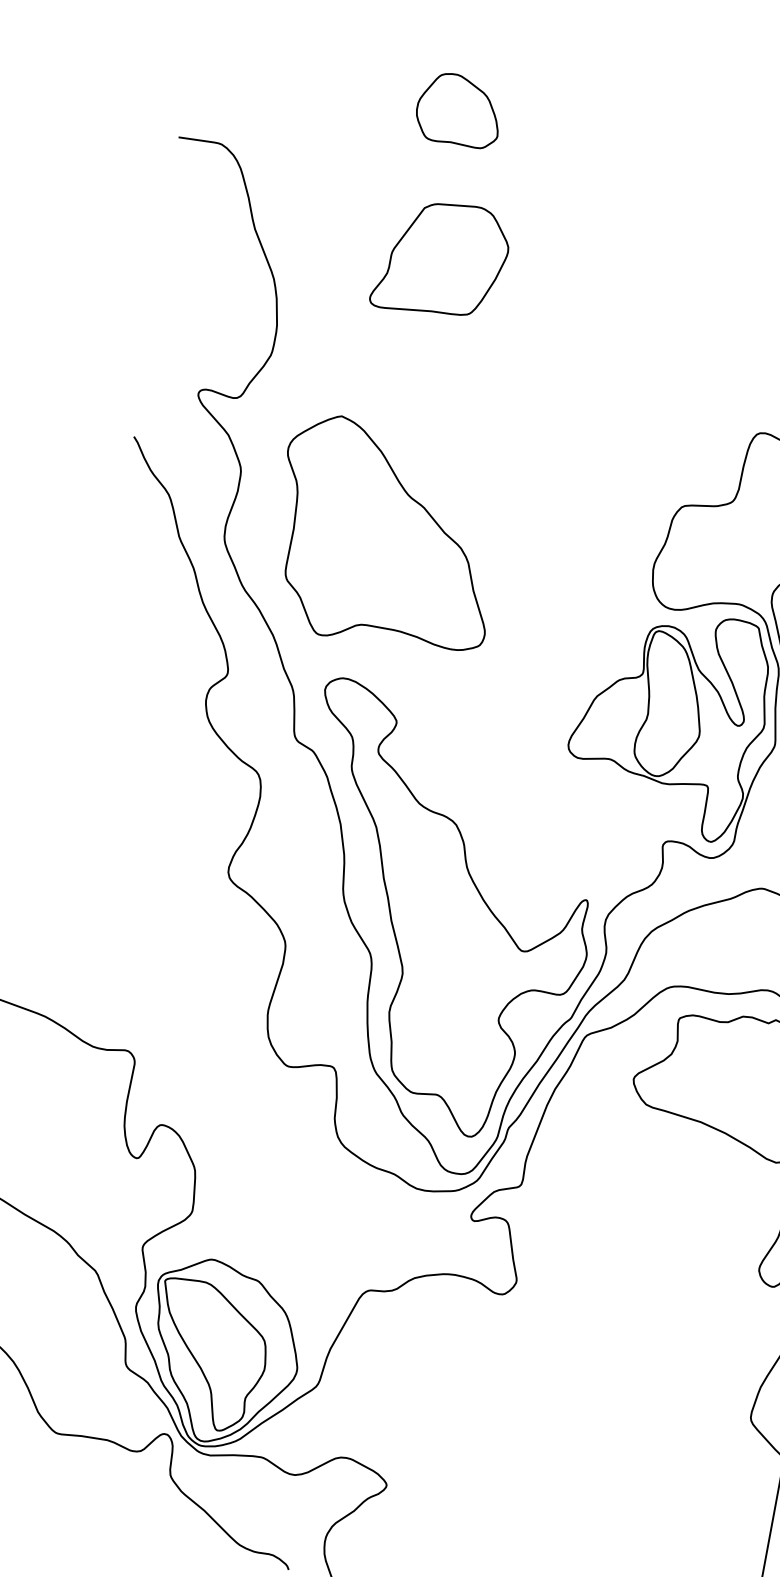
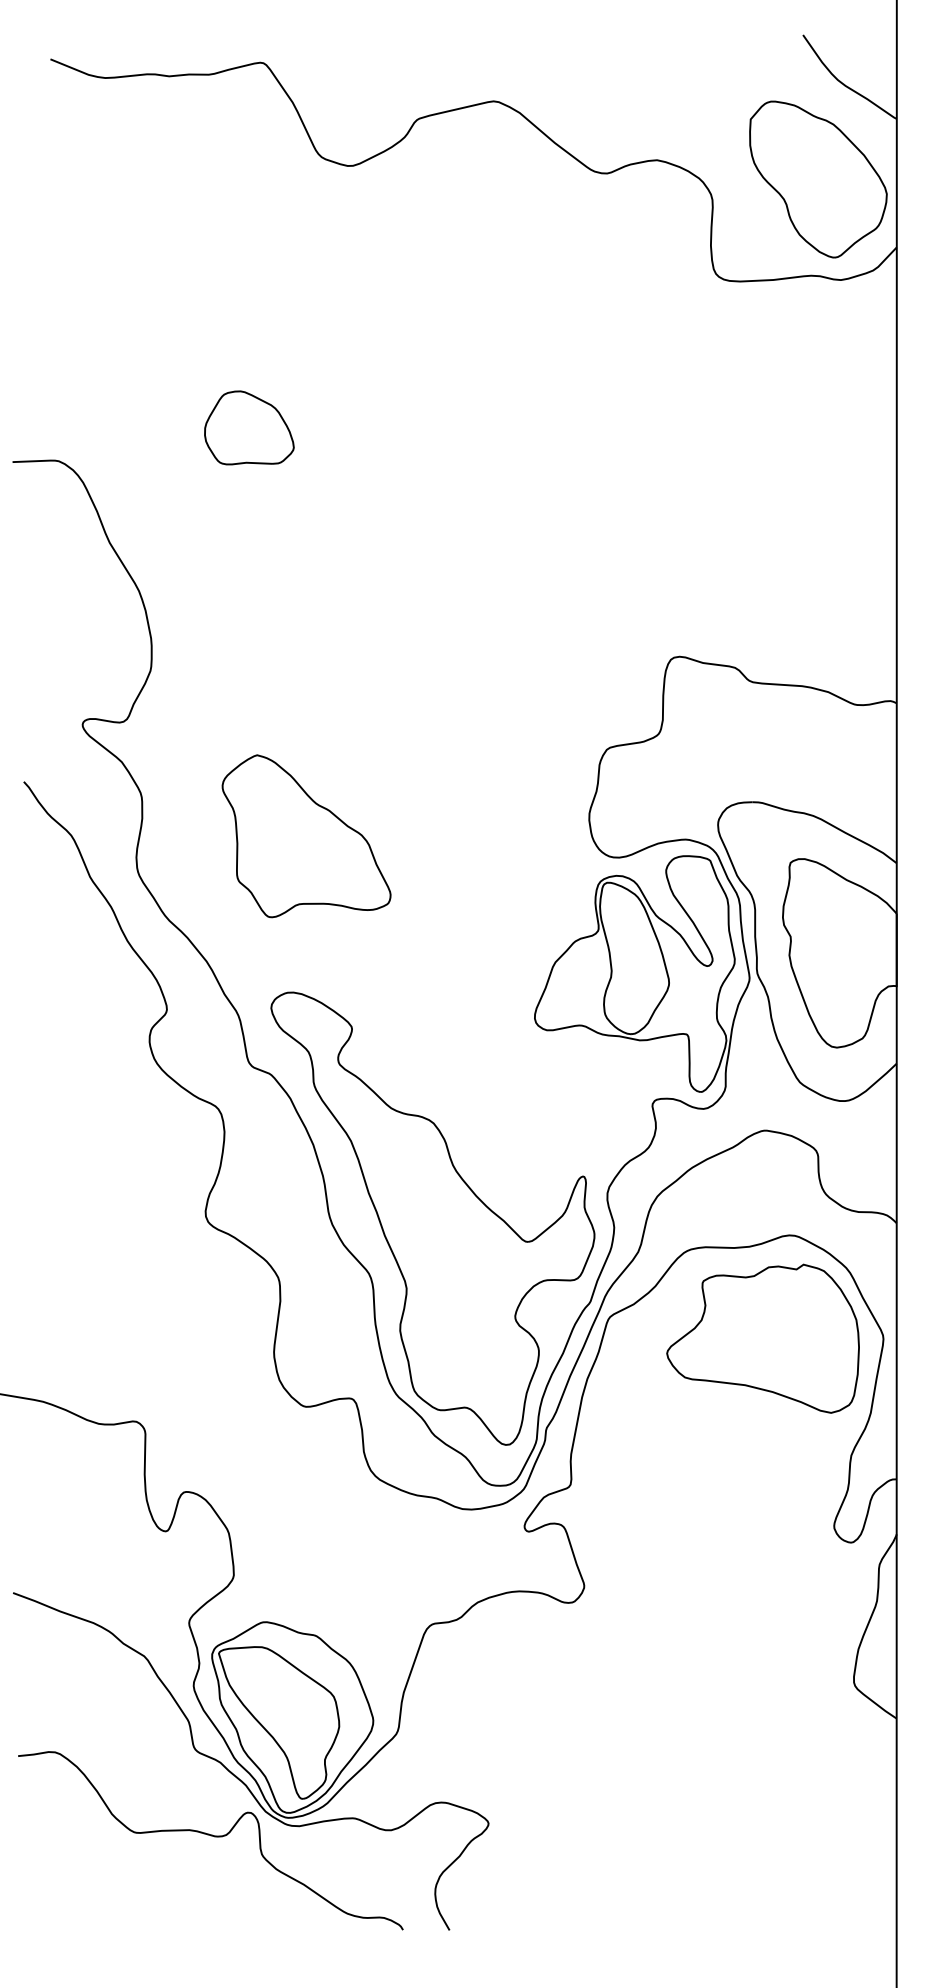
part: (459, 109) -> (249, 427), moved
part: (441, 259) -> (309, 538), removed
part: (387, 535) -> (306, 835), size x0.7

